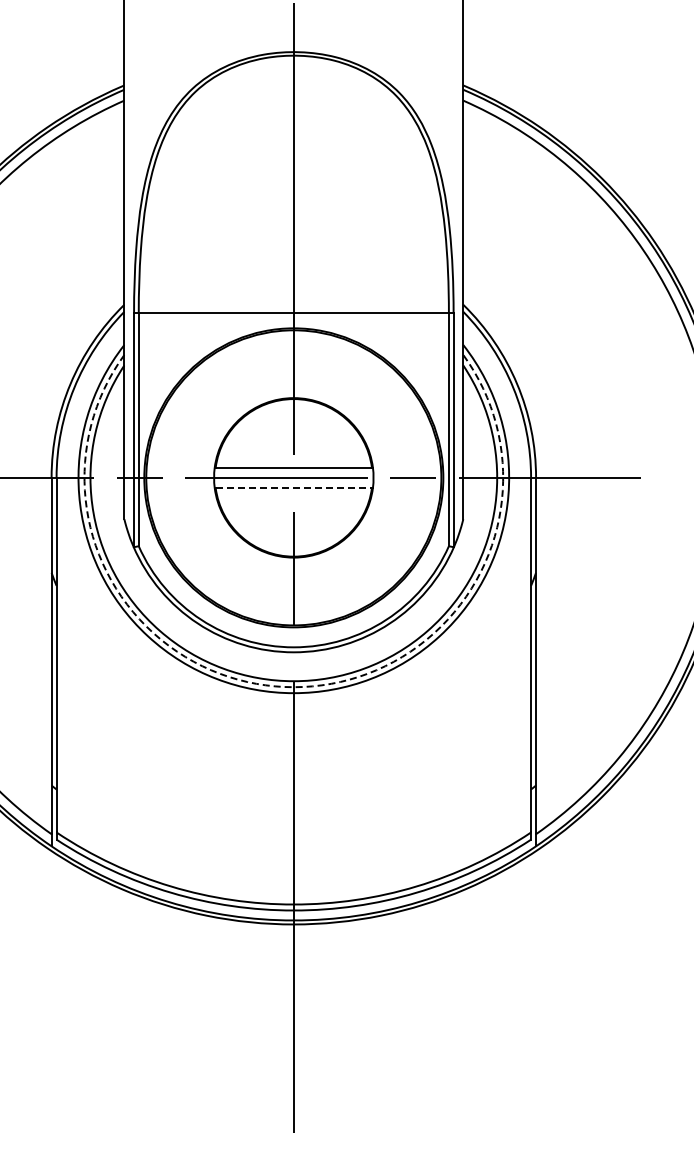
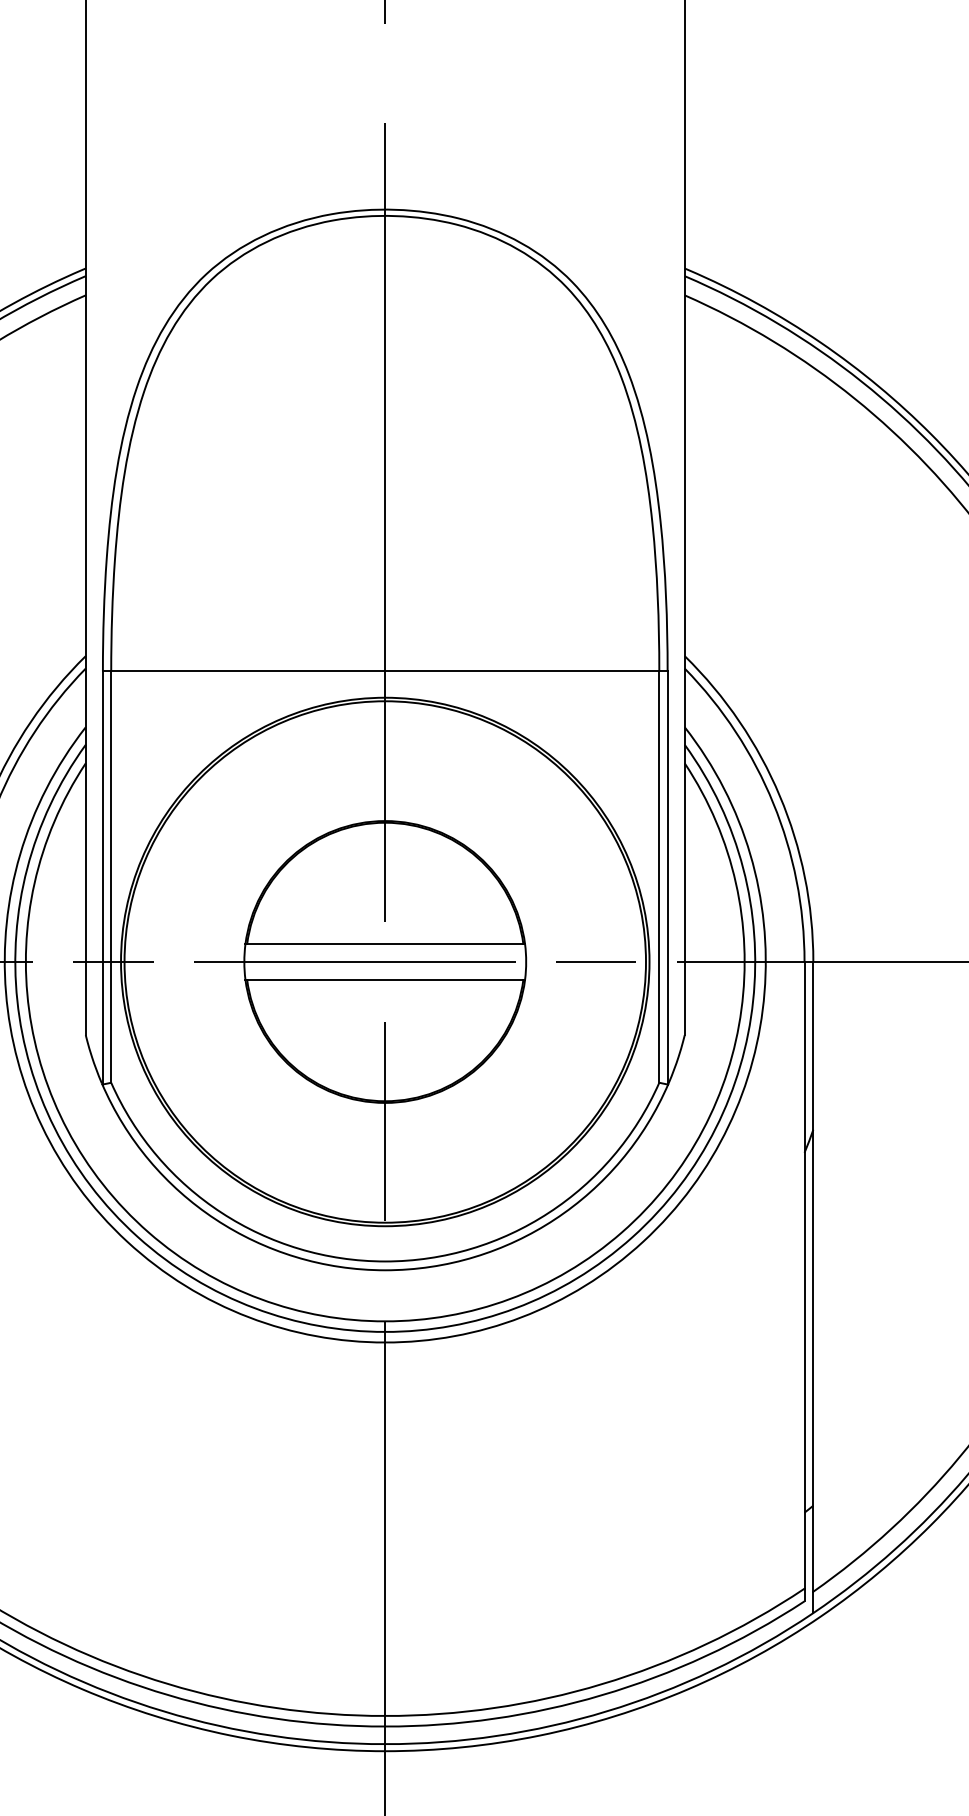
line: (294, 487) -> (386, 979), dashed -> solid
arc: (293, 687) -> (384, 1332), dashed -> solid

